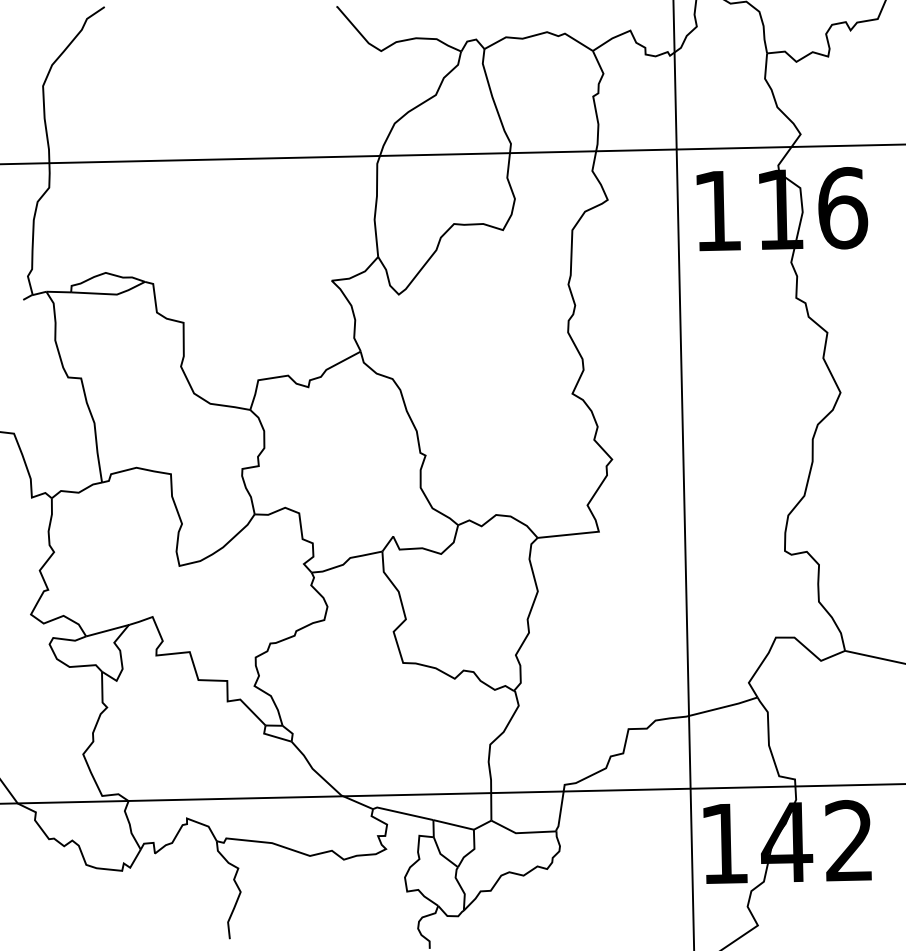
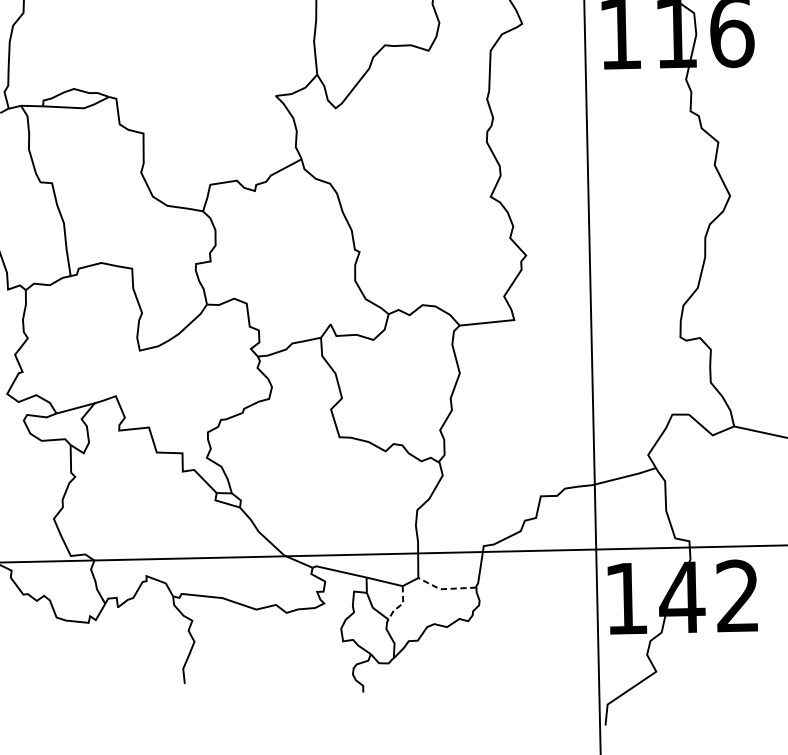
line: (521, 832) -> (445, 588), solid -> dashed
line: (472, 850) -> (401, 604), solid -> dashed

